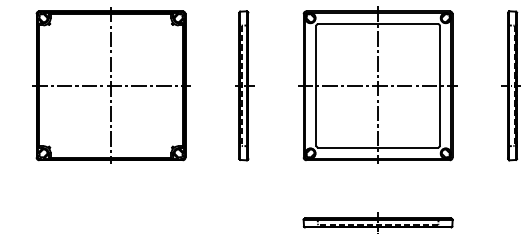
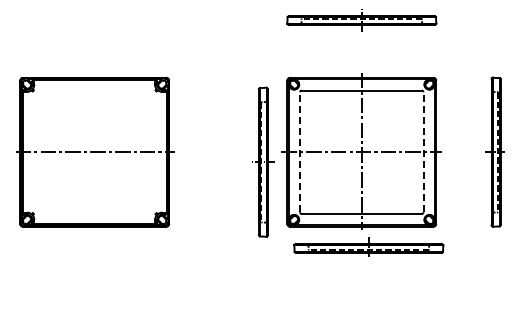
line: (110, 85) -> (94, 151), removed
part: (243, 85) -> (263, 161), moved
line: (316, 85) -> (300, 151), solid -> dashed
line: (439, 85) -> (423, 151), solid -> dashed
part: (377, 221) -> (368, 246), moved

